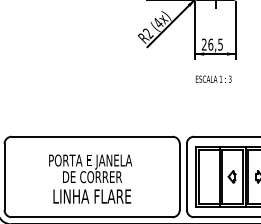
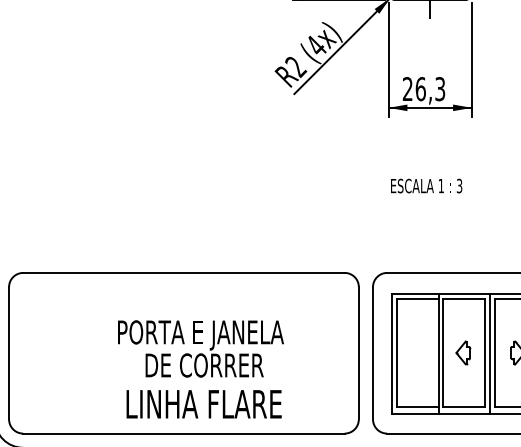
text: (220, 43) -> (440, 86), 26,5 -> 26,3
text: (213, 78) -> (426, 184), moved
text: (90, 178) -> (200, 368), moved

